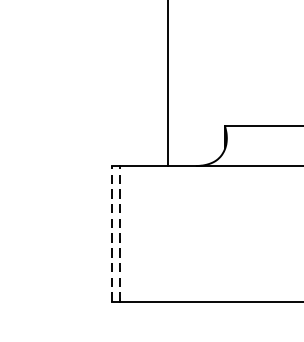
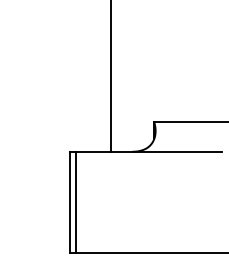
line: (111, 233) -> (69, 202), dashed -> solid
line: (119, 233) -> (75, 202), dashed -> solid

